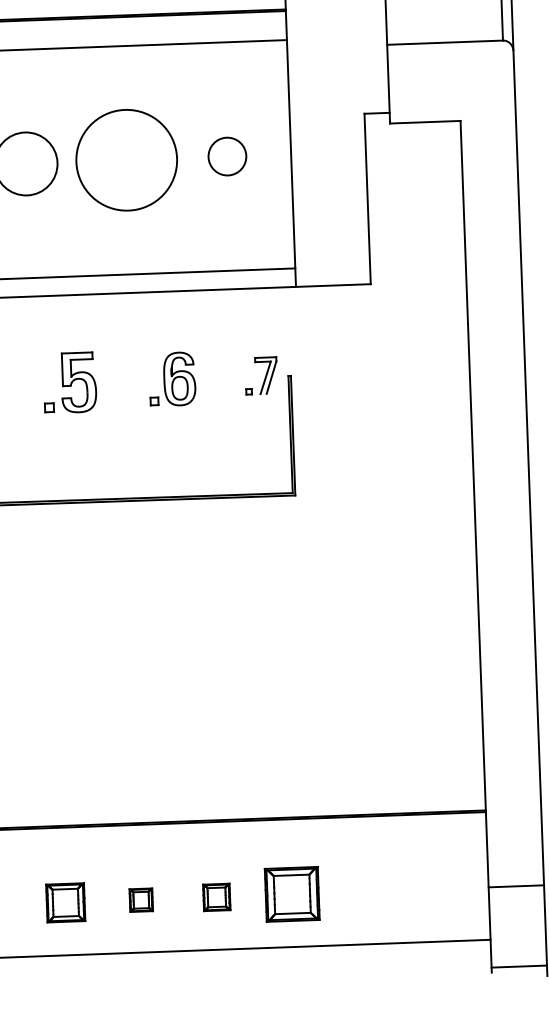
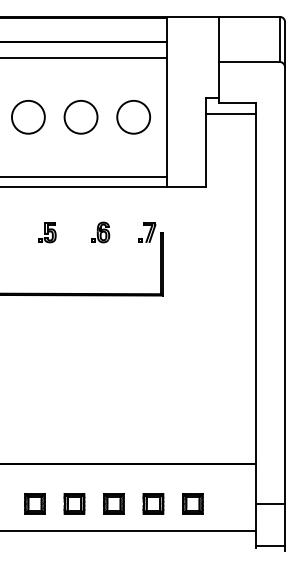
line: (414, 144) -> (231, 114), added
circle: (226, 155) -> (133, 116), size x1.67
circle: (125, 158) -> (80, 116), size x0.62
part: (171, 379) -> (100, 232), size x0.71
part: (70, 382) -> (47, 232), size x0.62
part: (366, 891) -> (192, 503), added
part: (292, 893) -> (153, 503), size x0.71
part: (215, 896) -> (113, 503), size x1.43
part: (141, 899) -> (74, 503), size x1.67

